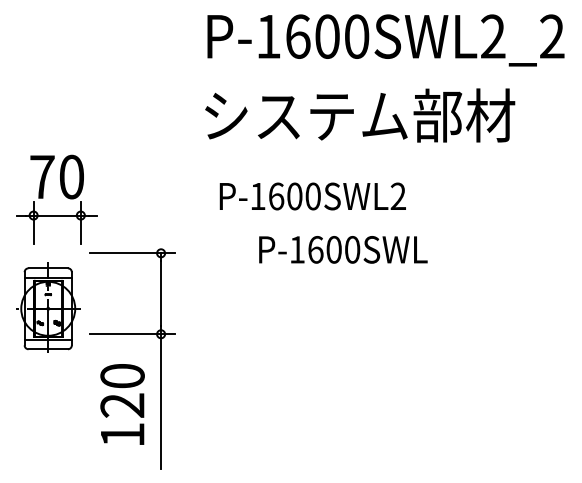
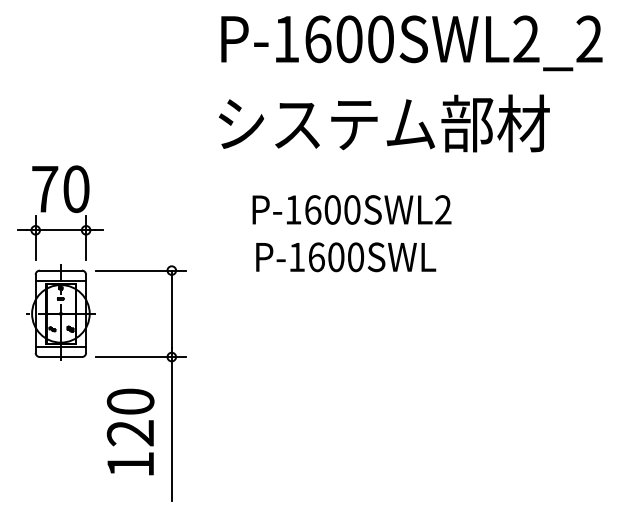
text: (312, 196) -> (351, 209), moved
text: (343, 249) -> (346, 256), moved
part: (48, 307) -> (61, 312), moved

